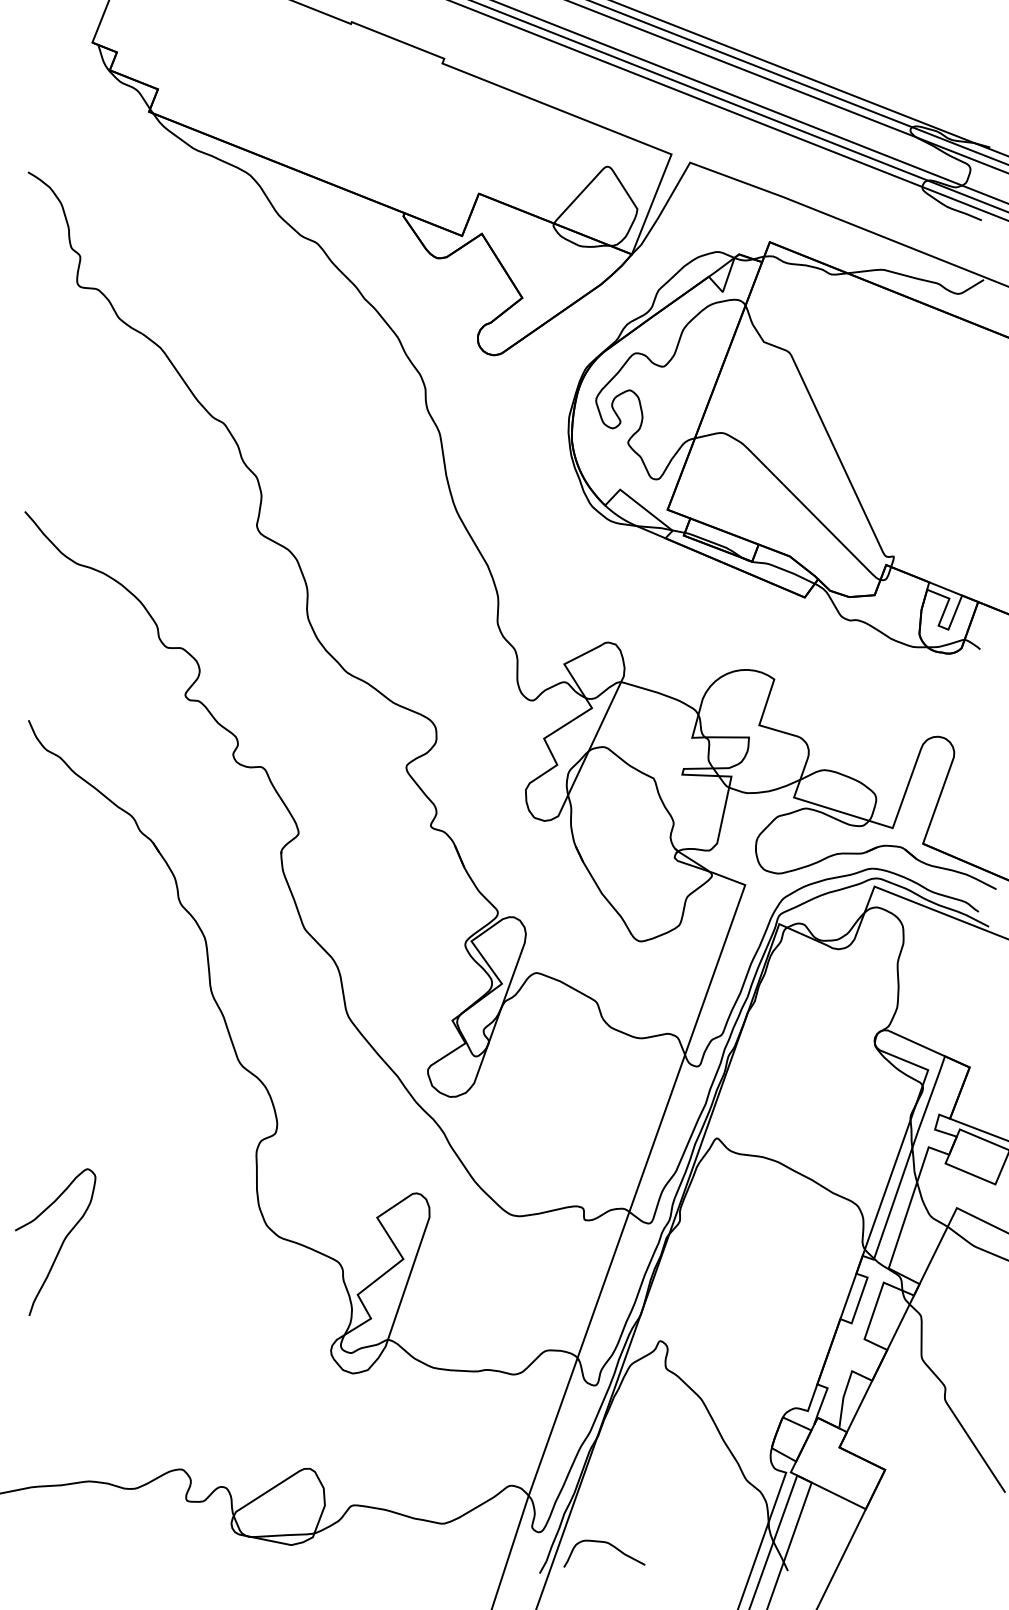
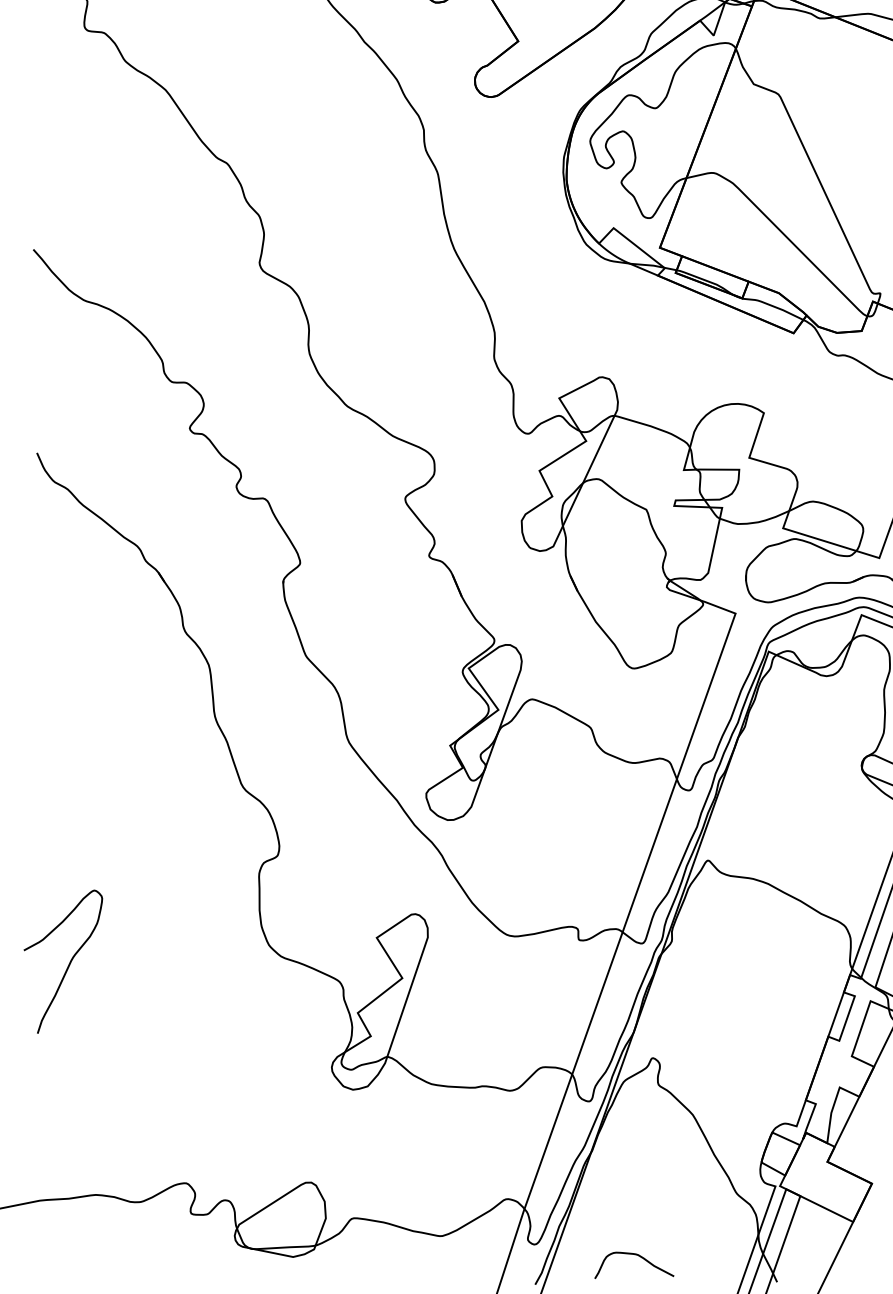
curve: (608, 1544) -> (638, 1256), moved

